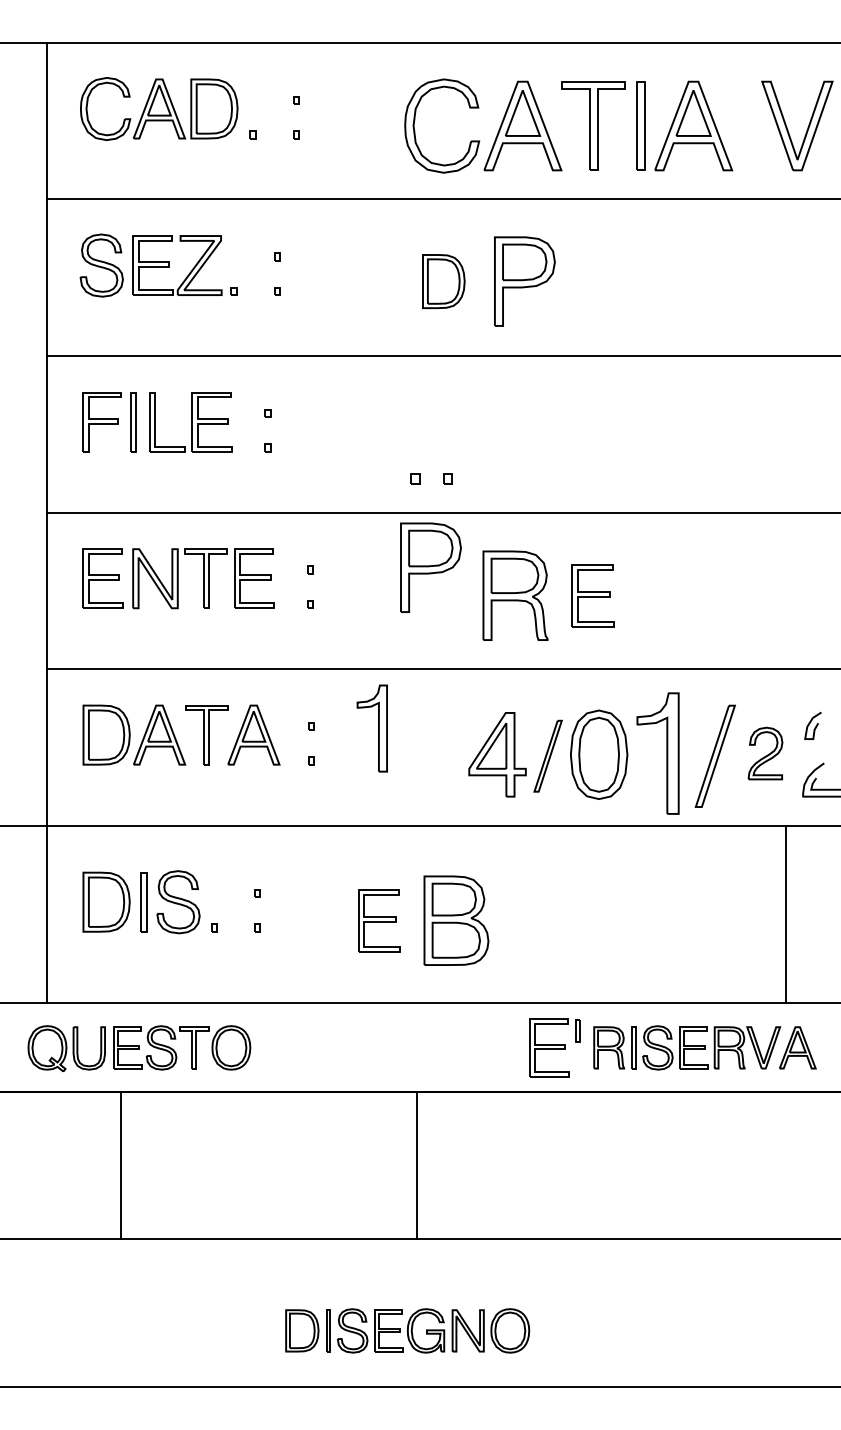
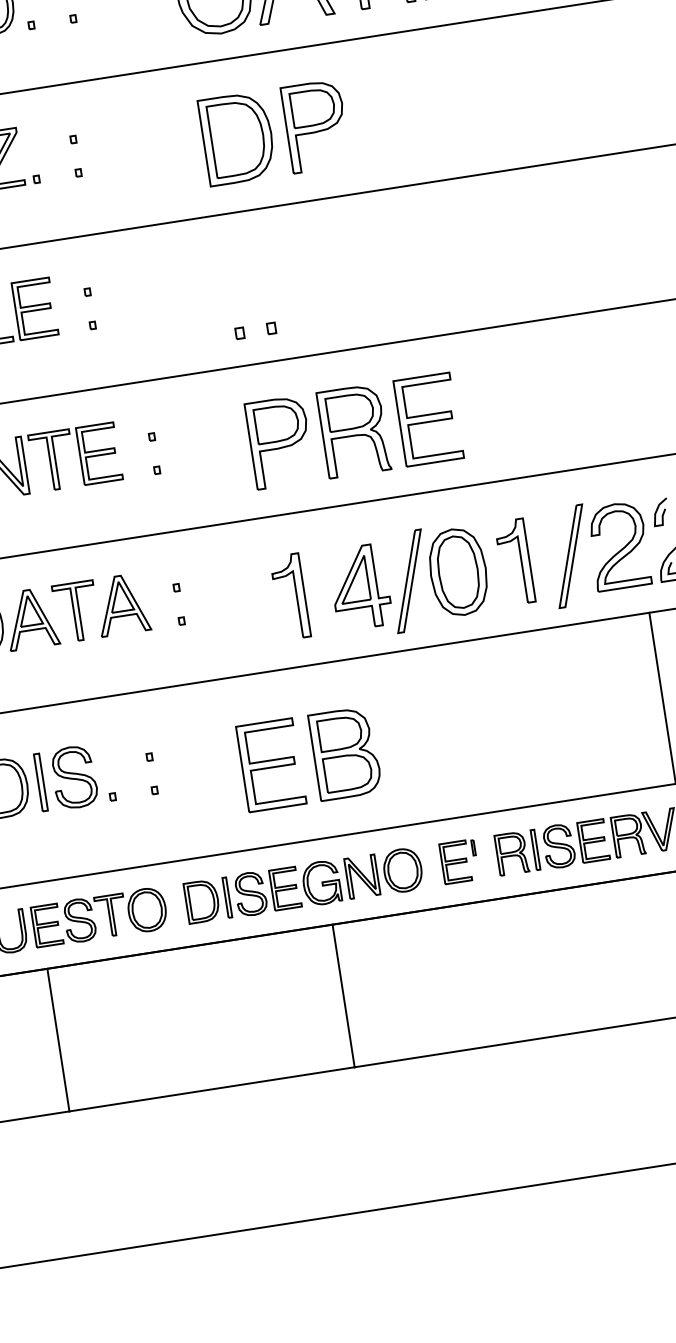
part: (443, 281) -> (237, 138), size x1.67
part: (430, 567) -> (279, 442), moved
part: (592, 595) -> (428, 419), size x1.43
part: (378, 728) -> (296, 595), moved
part: (657, 753) -> (514, 562), size x0.71
part: (765, 753) -> (618, 546), size x1.67
part: (547, 755) -> (408, 580), size x1.43
part: (379, 920) -> (271, 764), size x1.43
part: (554, 1047) -> (459, 861), size x0.71
part: (407, 1330) -> (303, 885), moved

